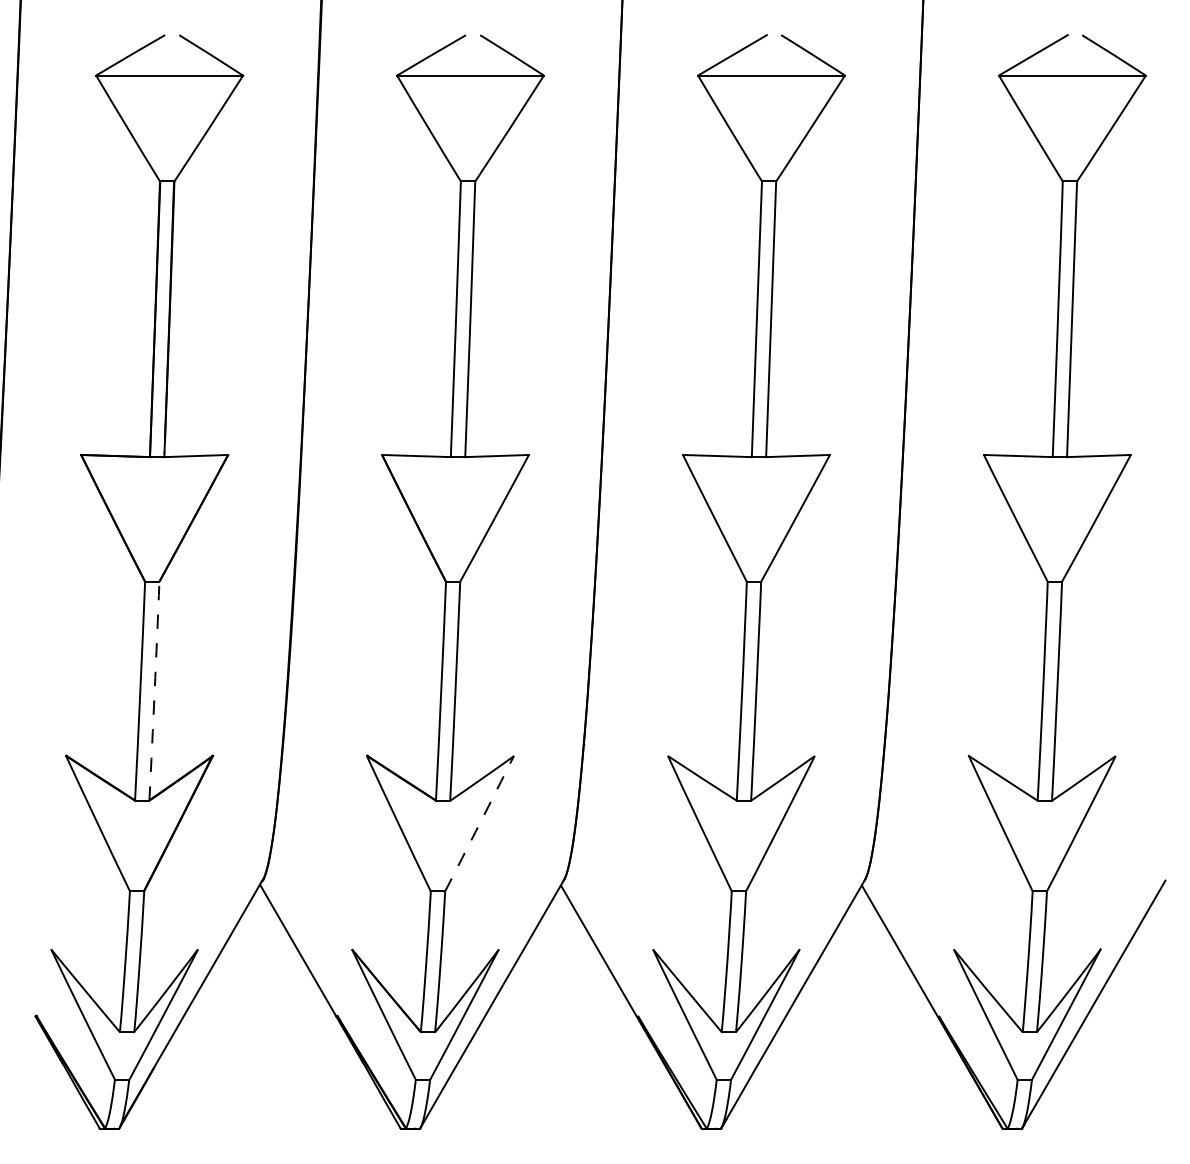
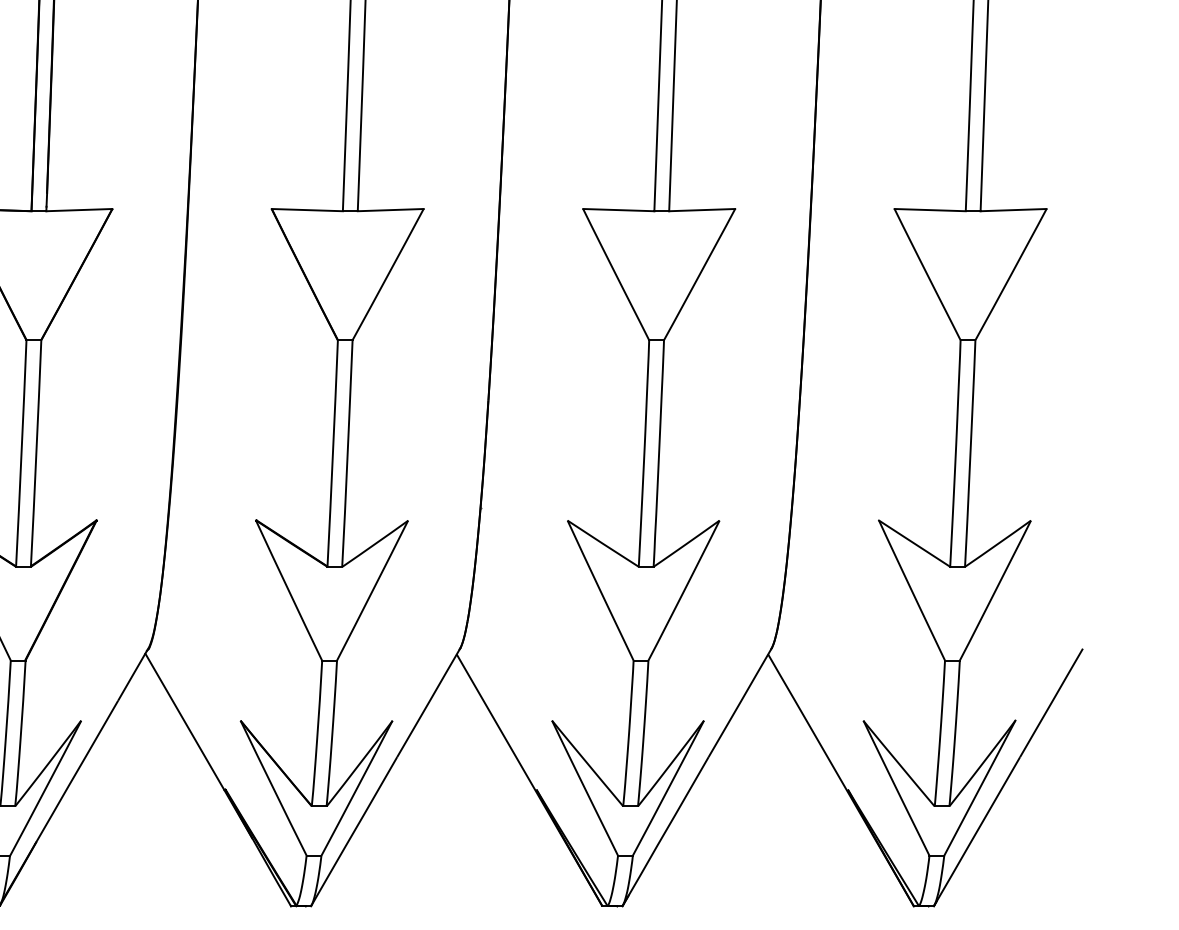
arc: (154, 691) -> (36, 453), dashed -> solid
arc: (479, 823) -> (372, 590), dashed -> solid

